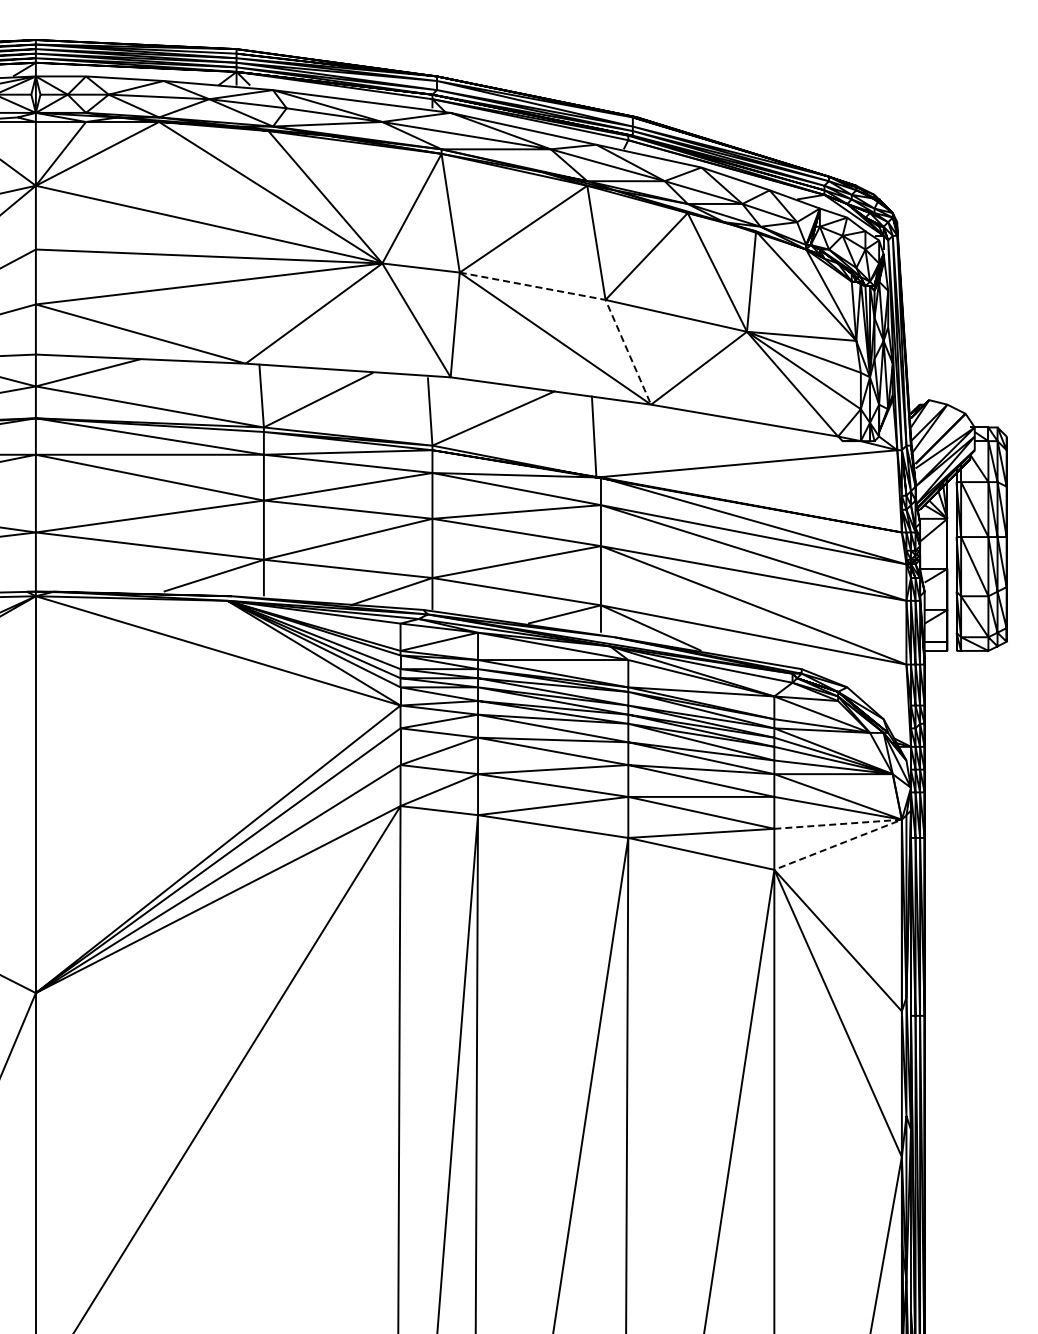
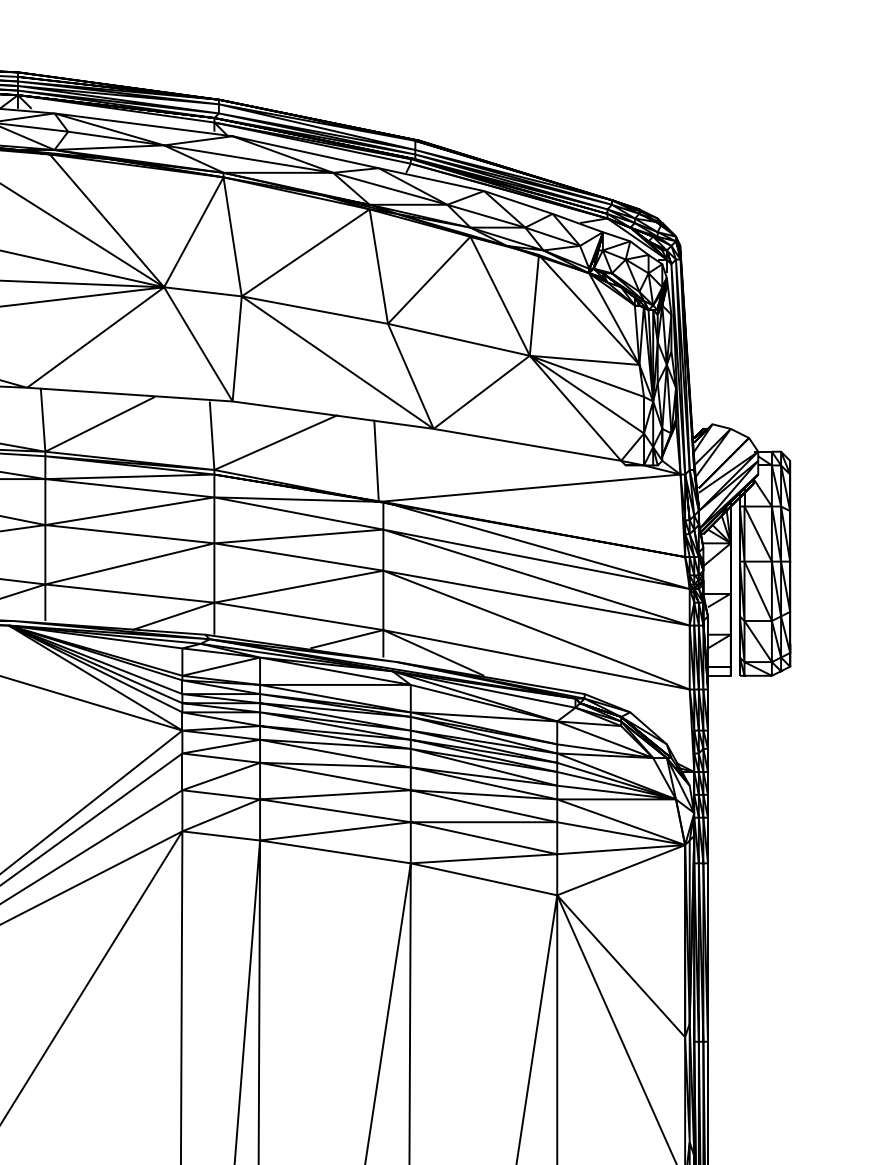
line: (589, 296) -> (371, 320), dashed -> solid
line: (897, 821) -> (680, 846), dashed -> solid

